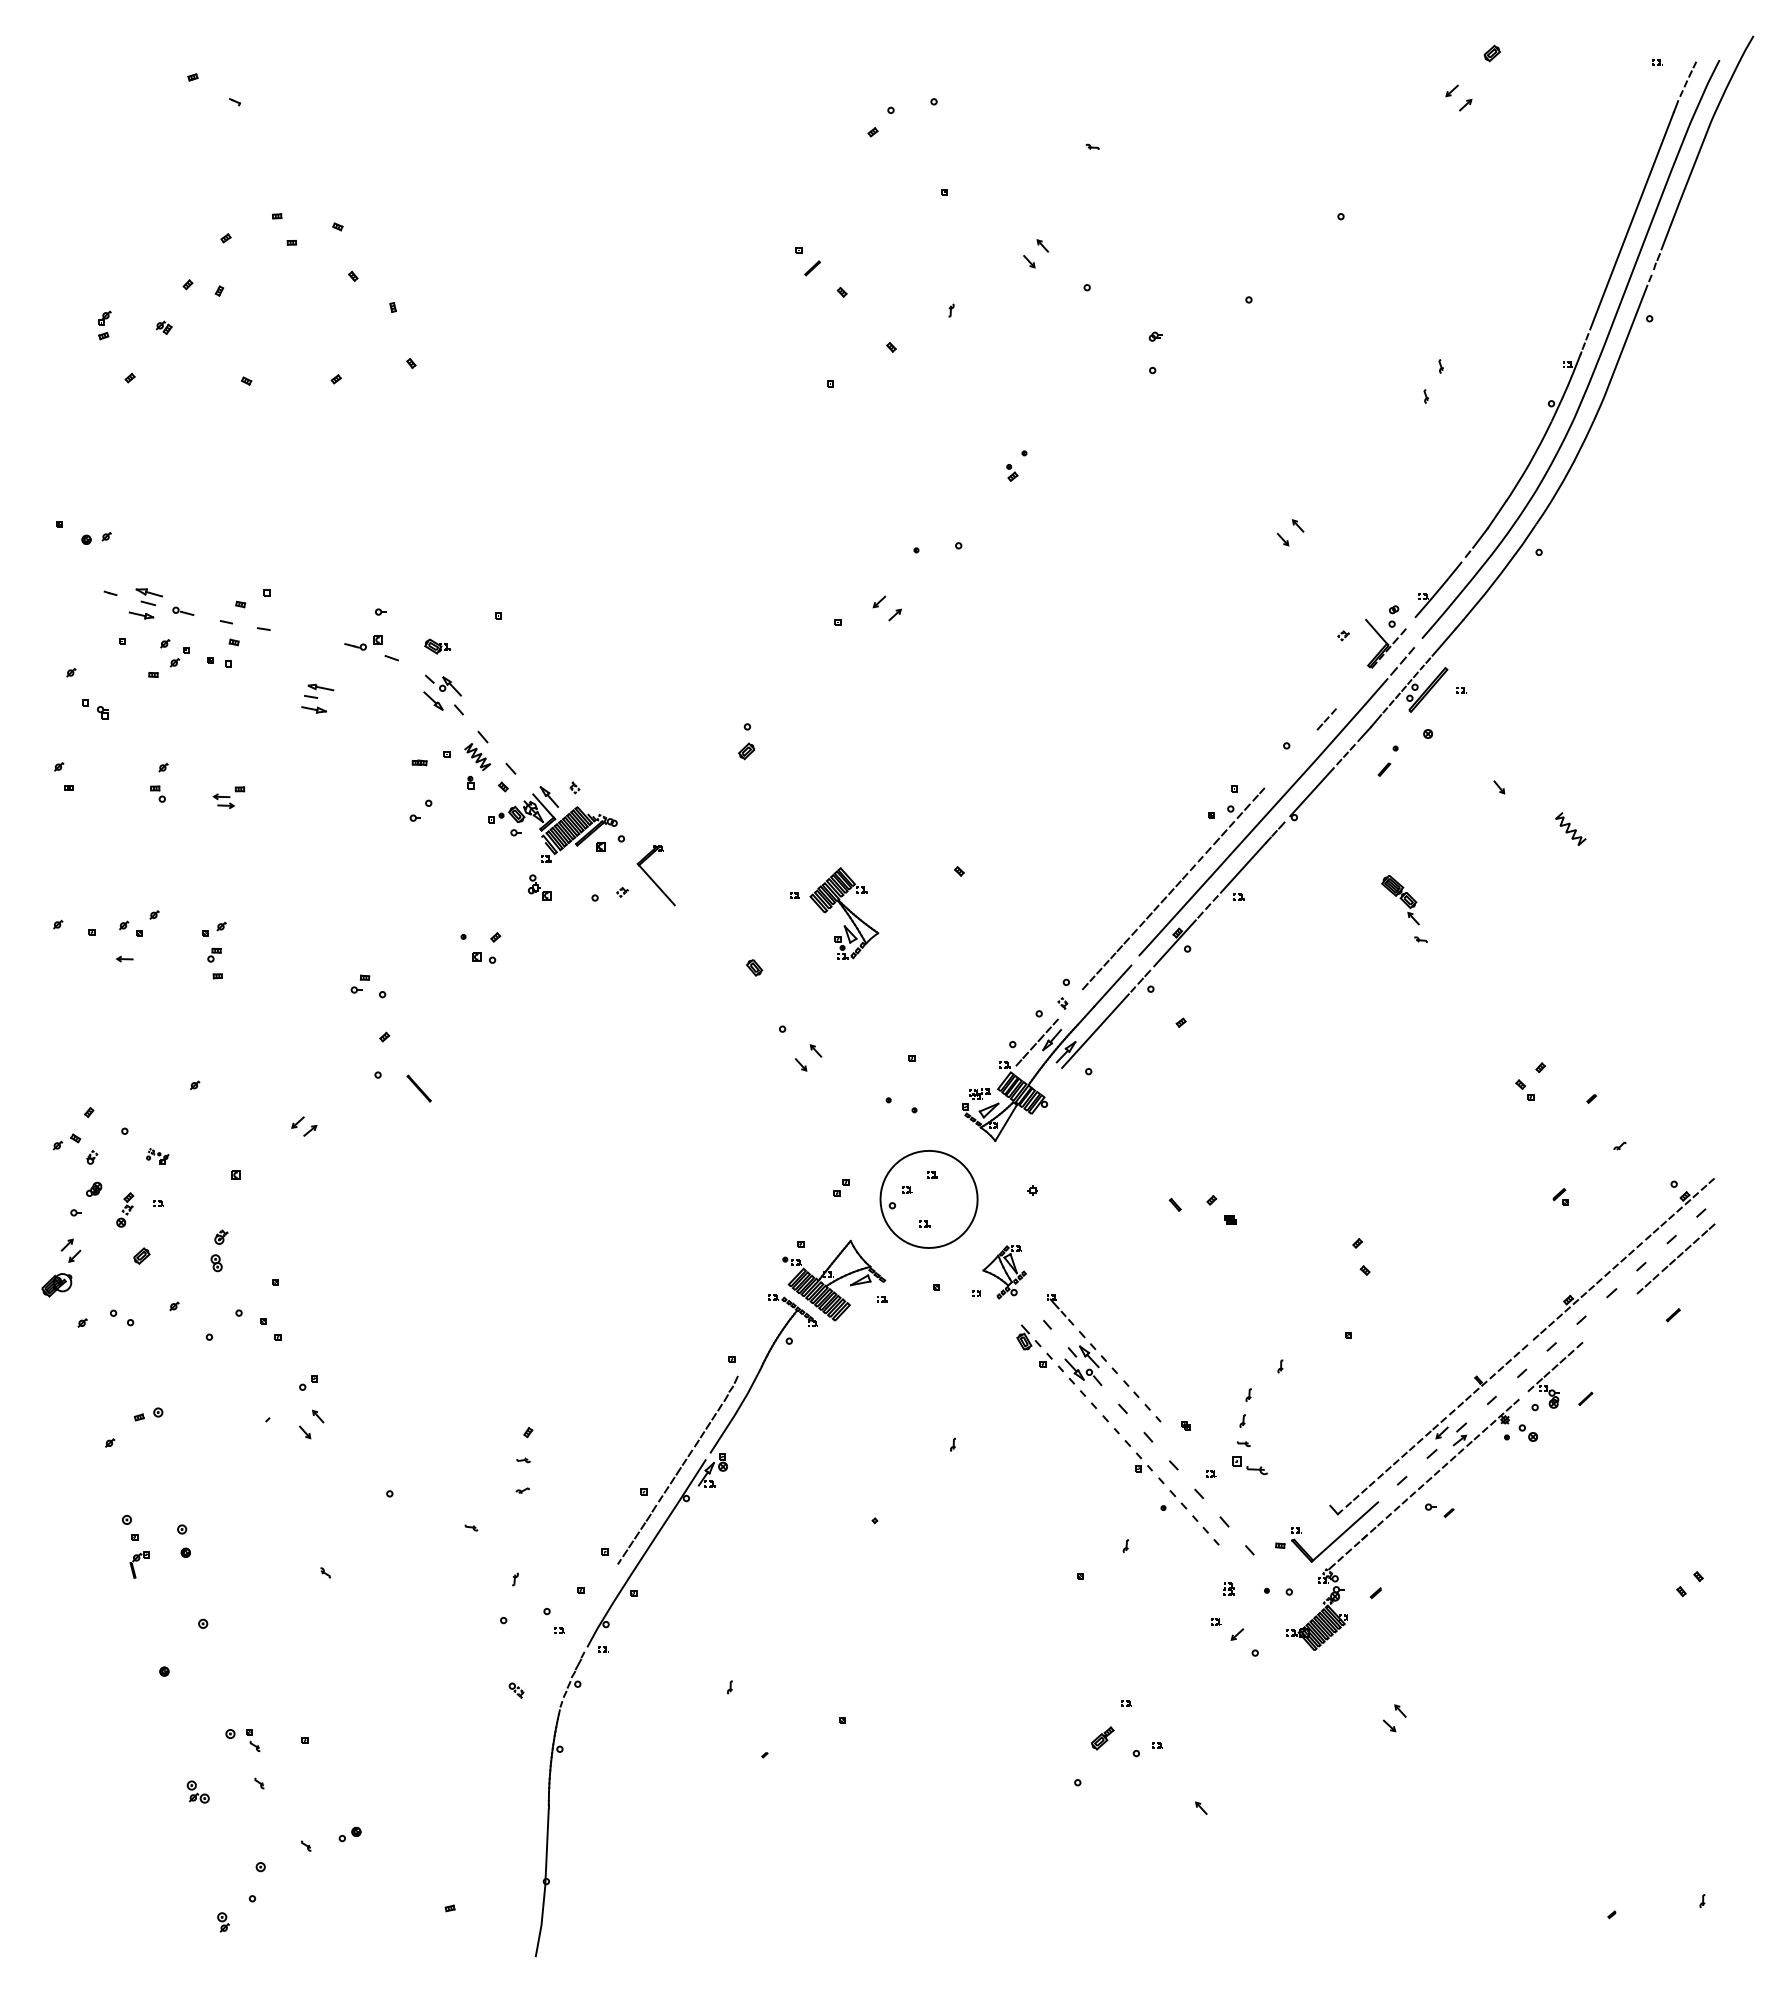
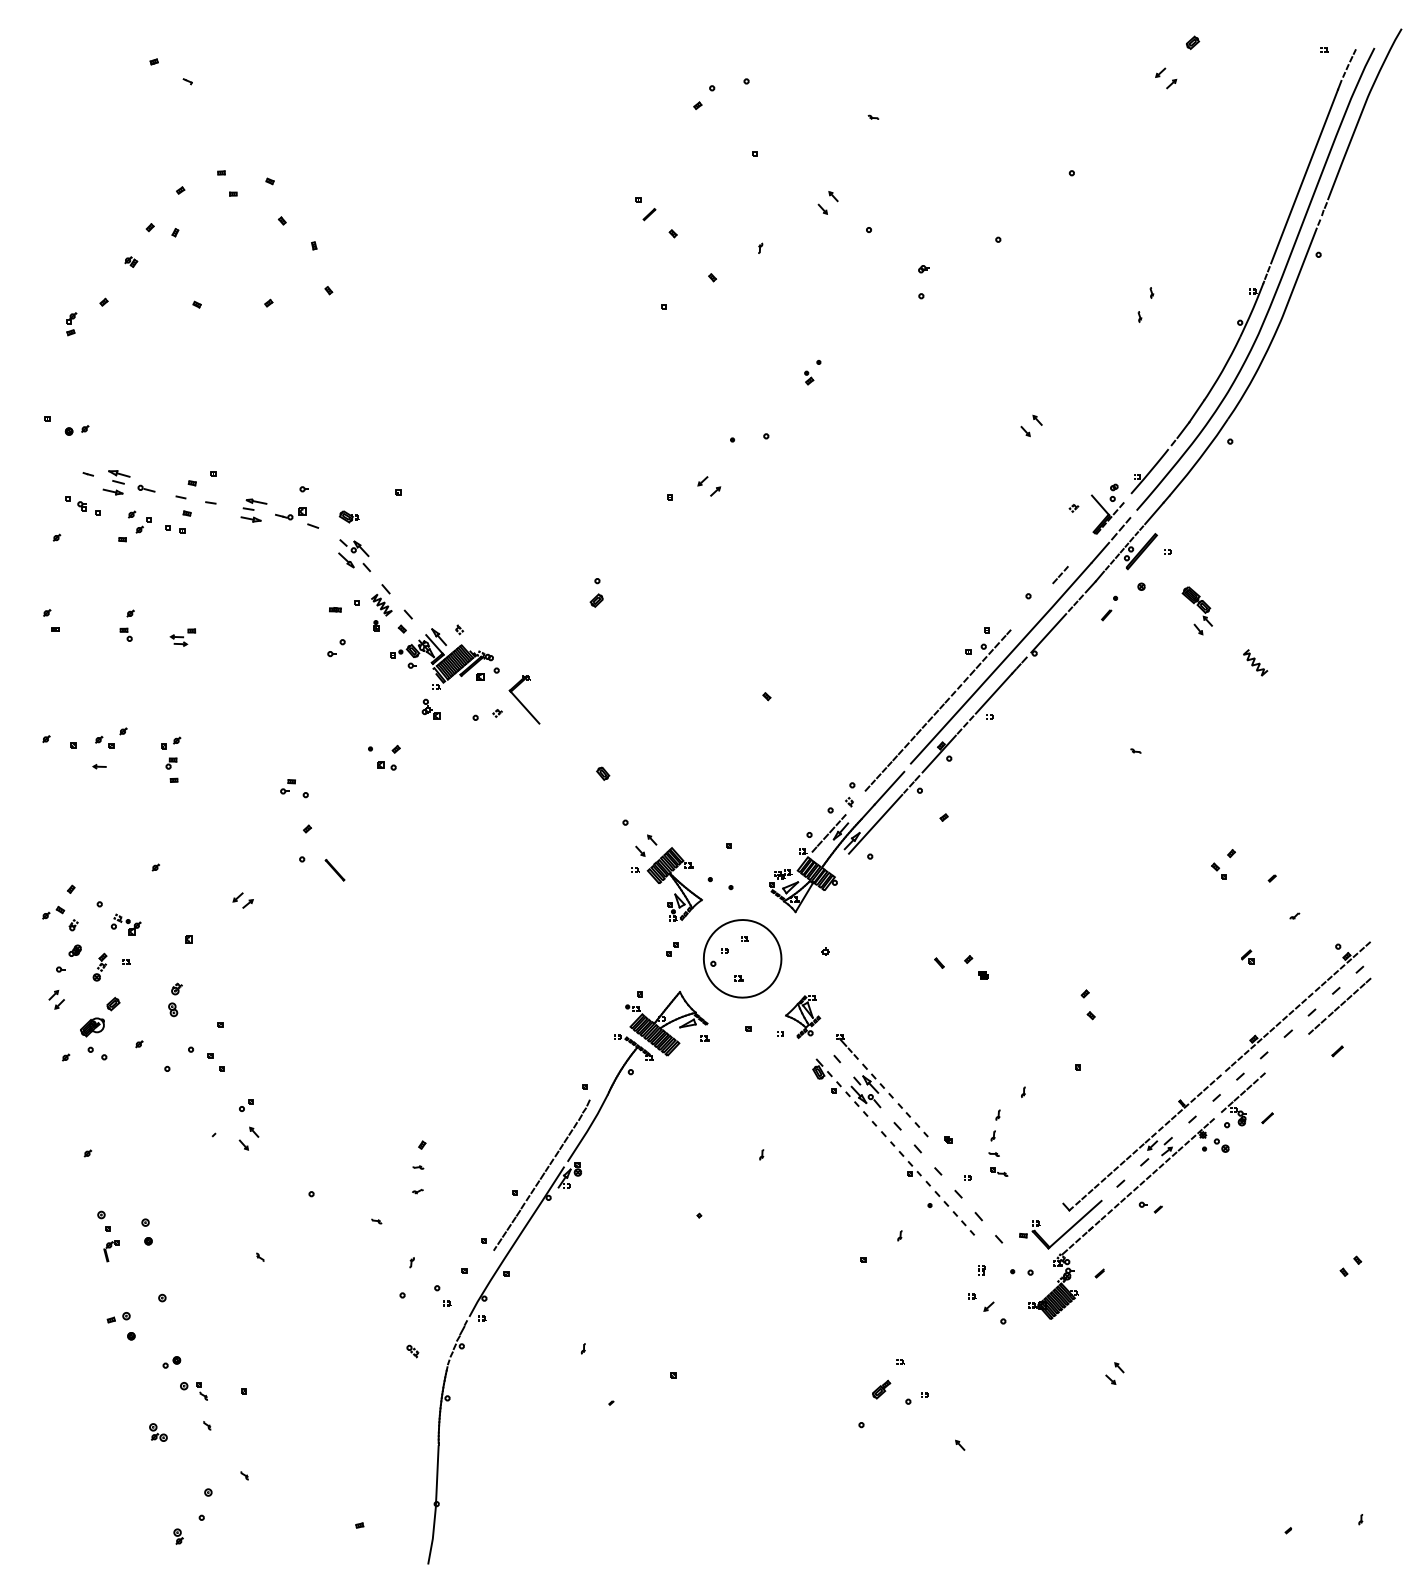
part: (104, 325) -> (71, 324), moved
part: (317, 698) -> (253, 510), moved
part: (94, 708) -> (75, 503), moved
part: (1399, 900) -> (1196, 606), moved
part: (833, 913) -> (666, 884), moved
part: (157, 1156) -> (125, 924), size x1.67
part: (56, 1285) -> (92, 1027), moved
part: (148, 1414) -> (118, 1317), moved
part: (1250, 1465) -> (999, 1171), size x0.62
part: (349, 1834) -> (171, 1362), moved

